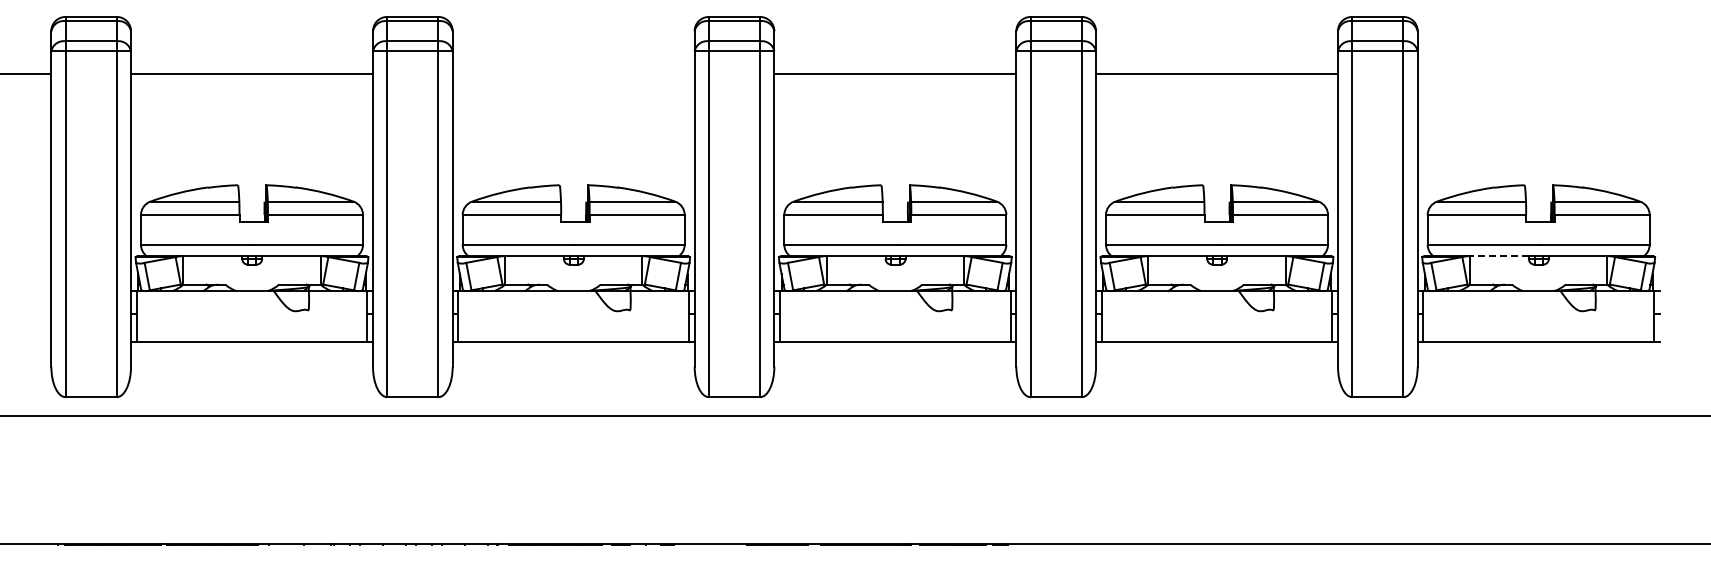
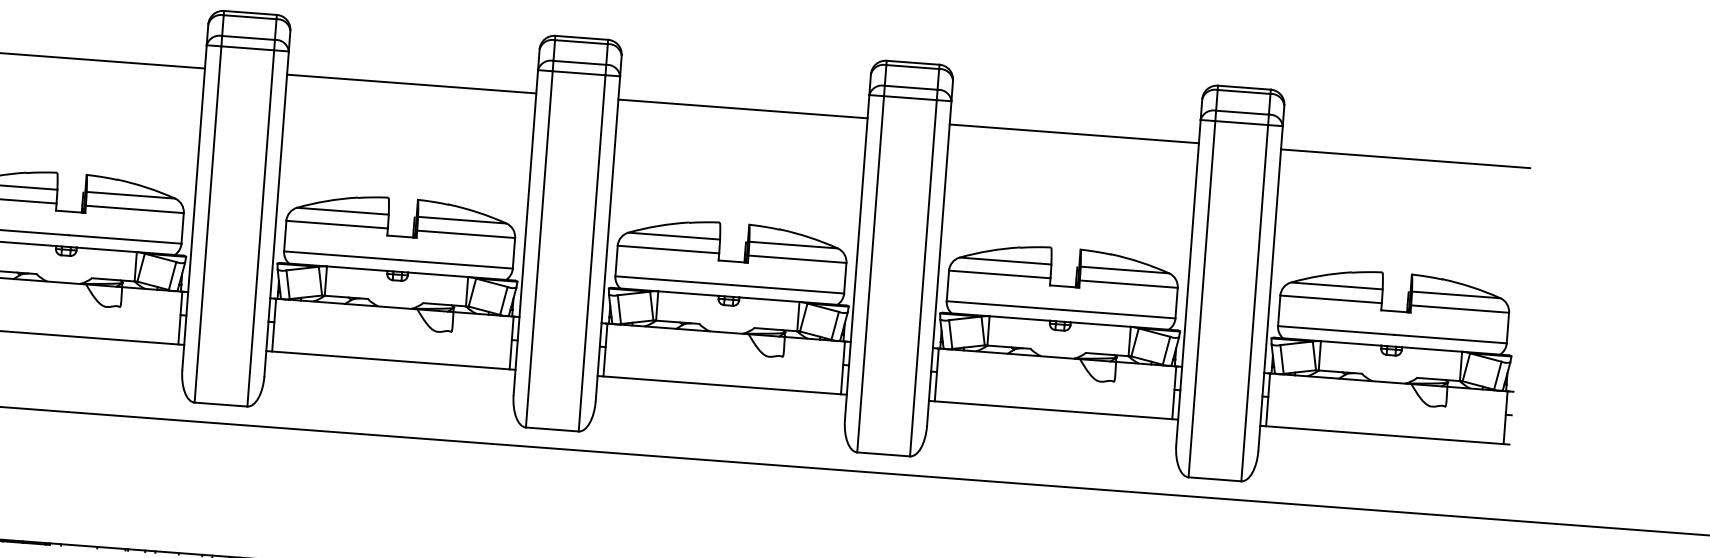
line: (573, 73) -> (411, 83), added
line: (1538, 73) -> (1405, 158), added
line: (1499, 256) -> (1351, 343), dashed -> solid

